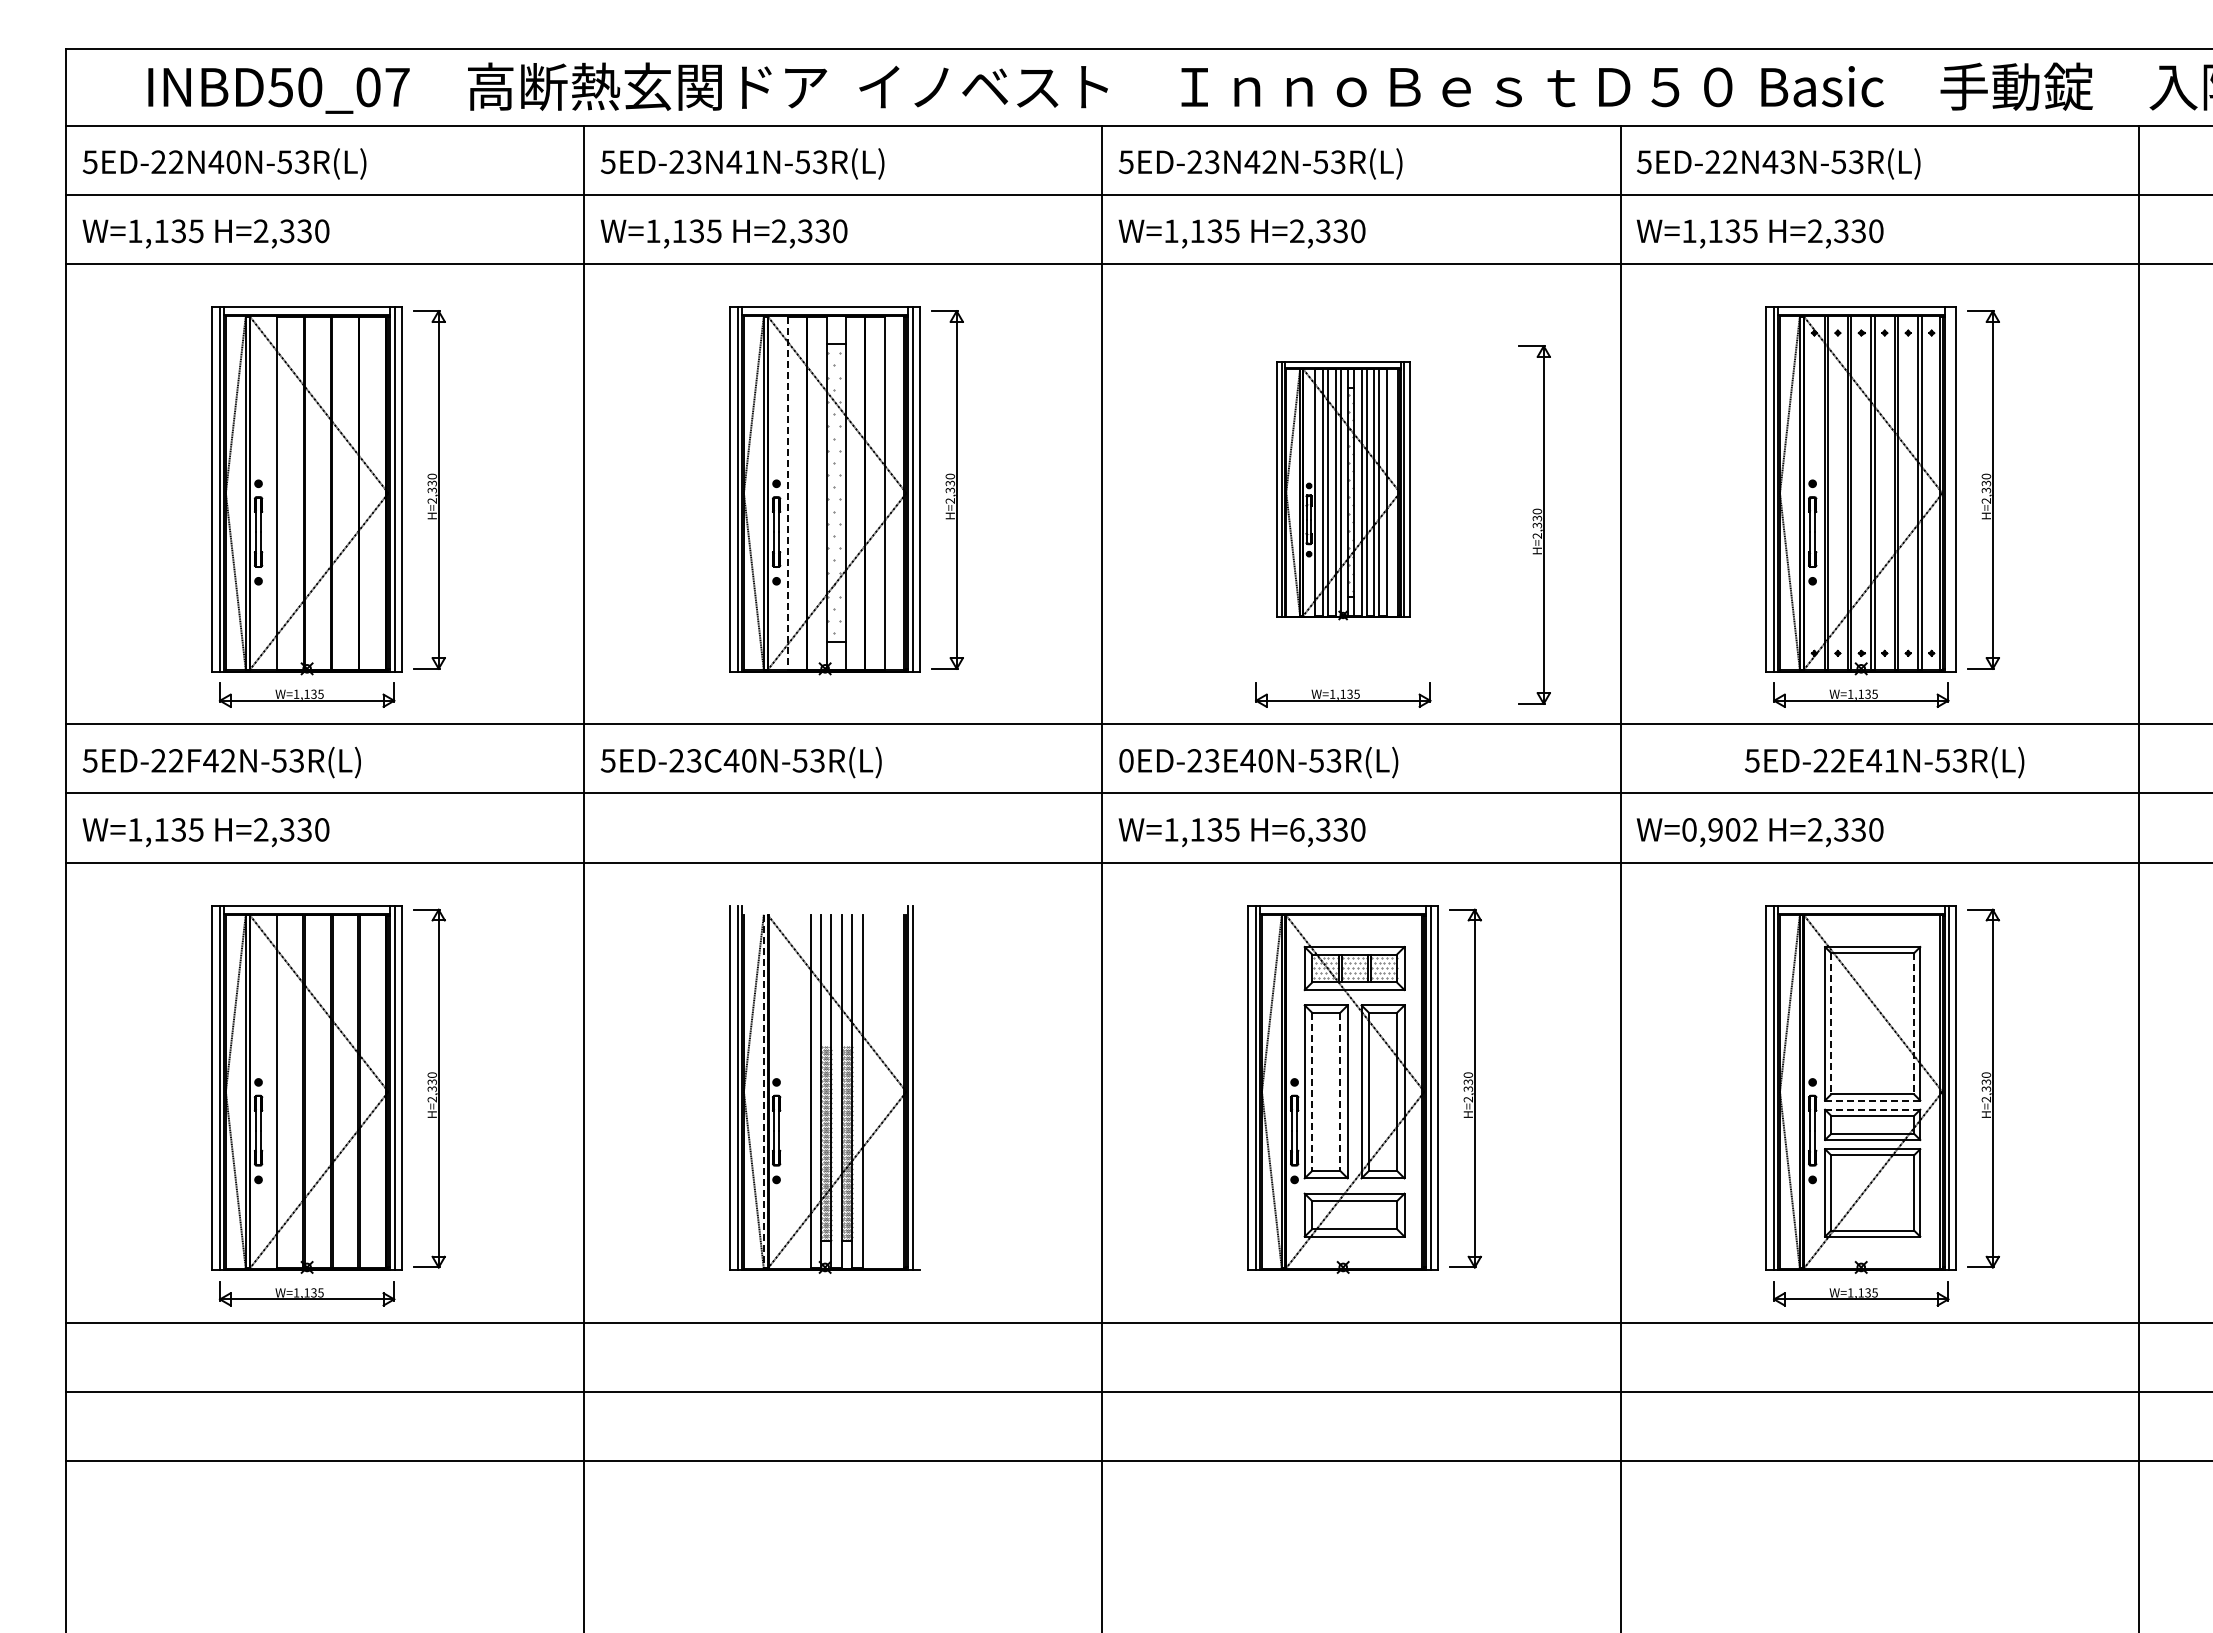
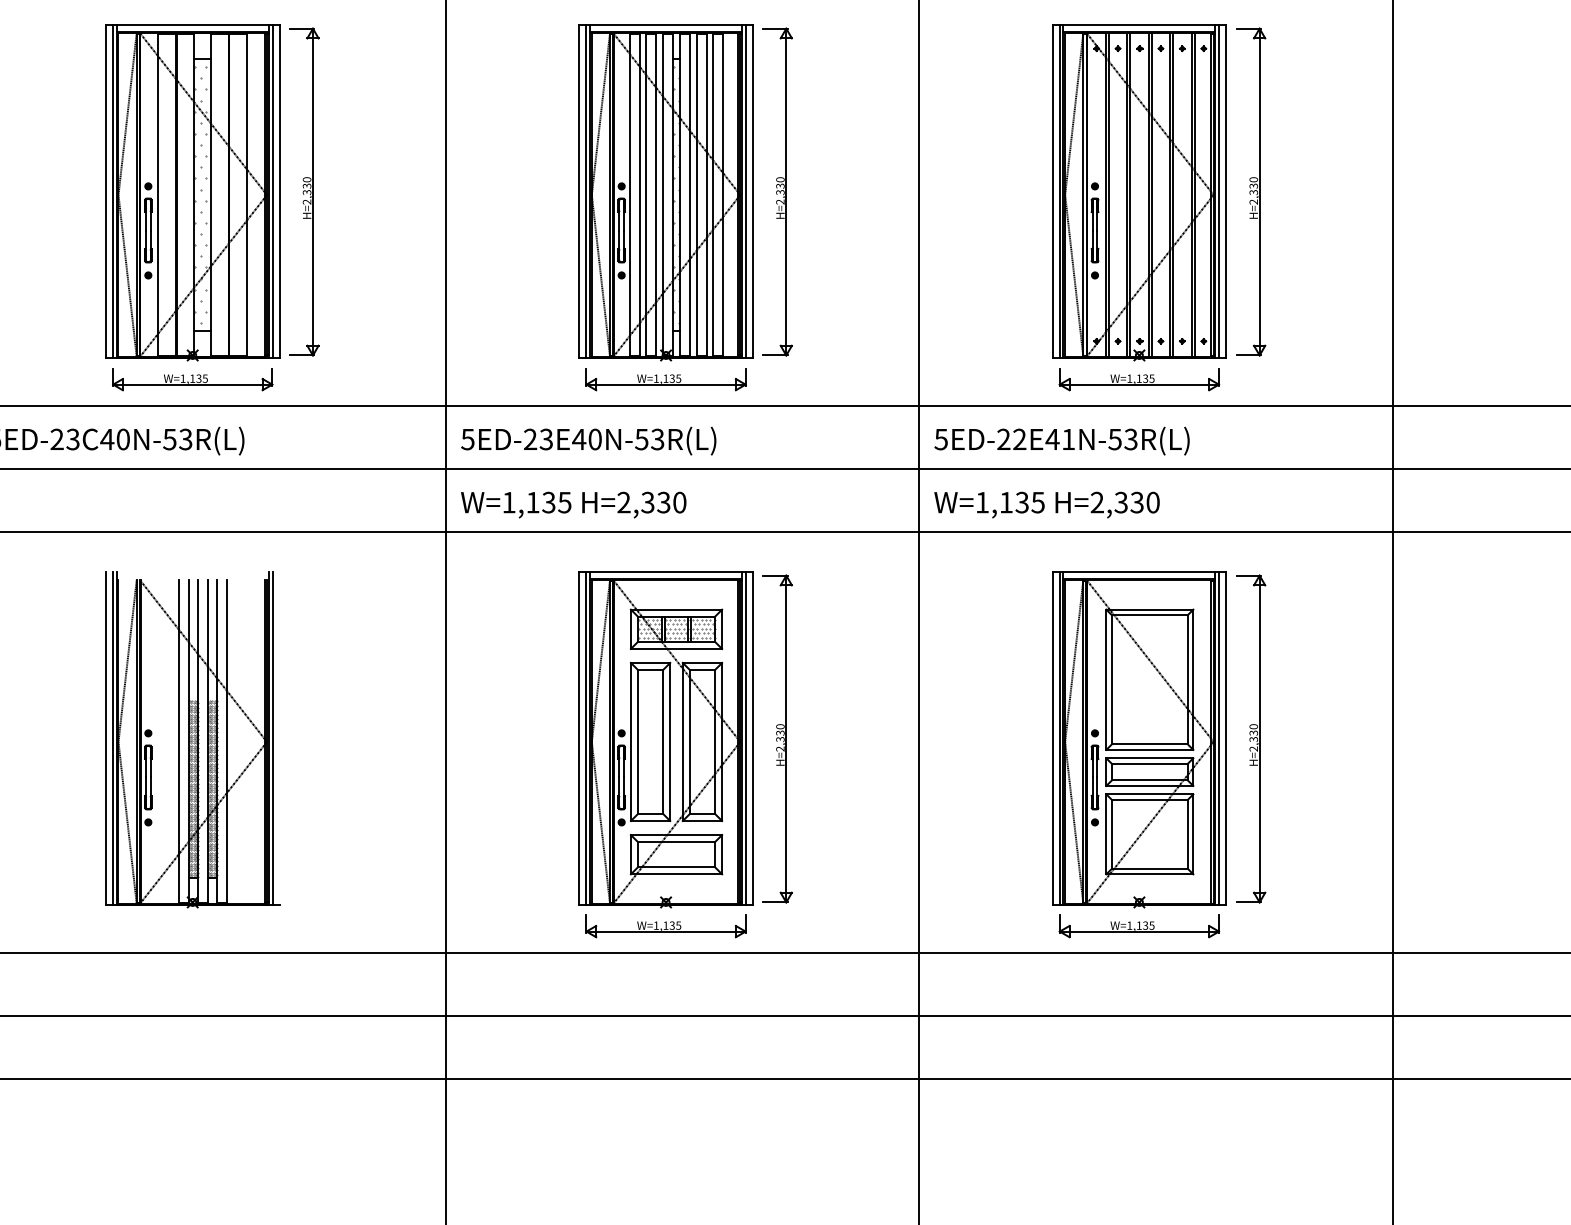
line: (1948, 489) -> (1219, 191), added
part: (1342, 490) -> (665, 192), size x1.43
line: (787, 493) -> (158, 195), dashed -> solid
part: (1534, 524) -> (777, 191), moved
part: (825, 694) -> (193, 378), added
text: (1125, 760) -> (467, 439), 0ED-23E40N-53R(L) -> 5ED-23E40N-53R(L)
text: (1884, 762) -> (1061, 441), moved
text: (1297, 829) -> (624, 502), H=6,330 -> H=2,330
text: (1719, 829) -> (1009, 502), W=0,902 -> W=1,135
line: (1831, 1023) -> (1112, 679), dashed -> solid
line: (1914, 1023) -> (1188, 679), dashed -> solid
line: (1312, 1091) -> (638, 741), dashed -> solid
line: (1340, 1091) -> (663, 741), dashed -> solid
line: (763, 1092) -> (136, 742), dashed -> solid
line: (1872, 1100) -> (1149, 749), dashed -> solid
line: (1872, 1109) -> (1149, 758), dashed -> solid
part: (1343, 1293) -> (666, 926), added

